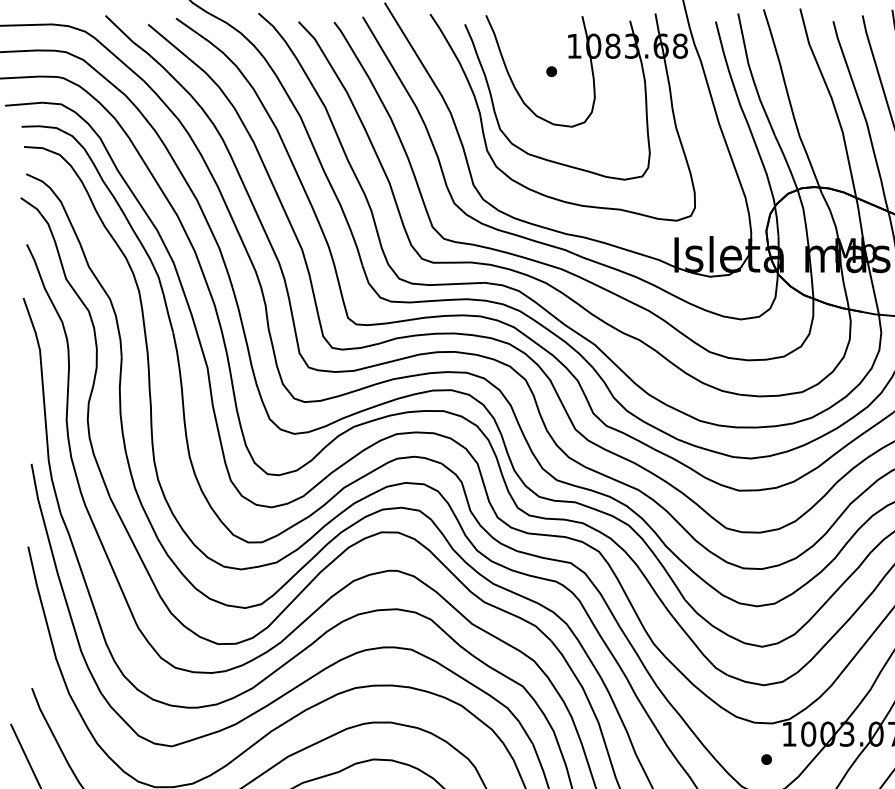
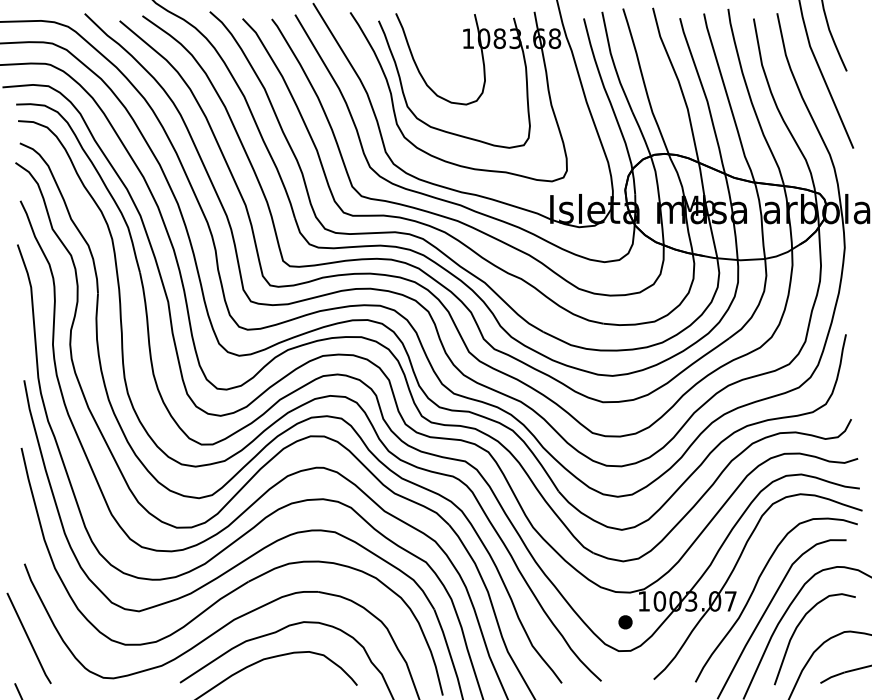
part: (551, 71) -> (449, 59), removed
part: (766, 758) -> (625, 621), size x1.6

